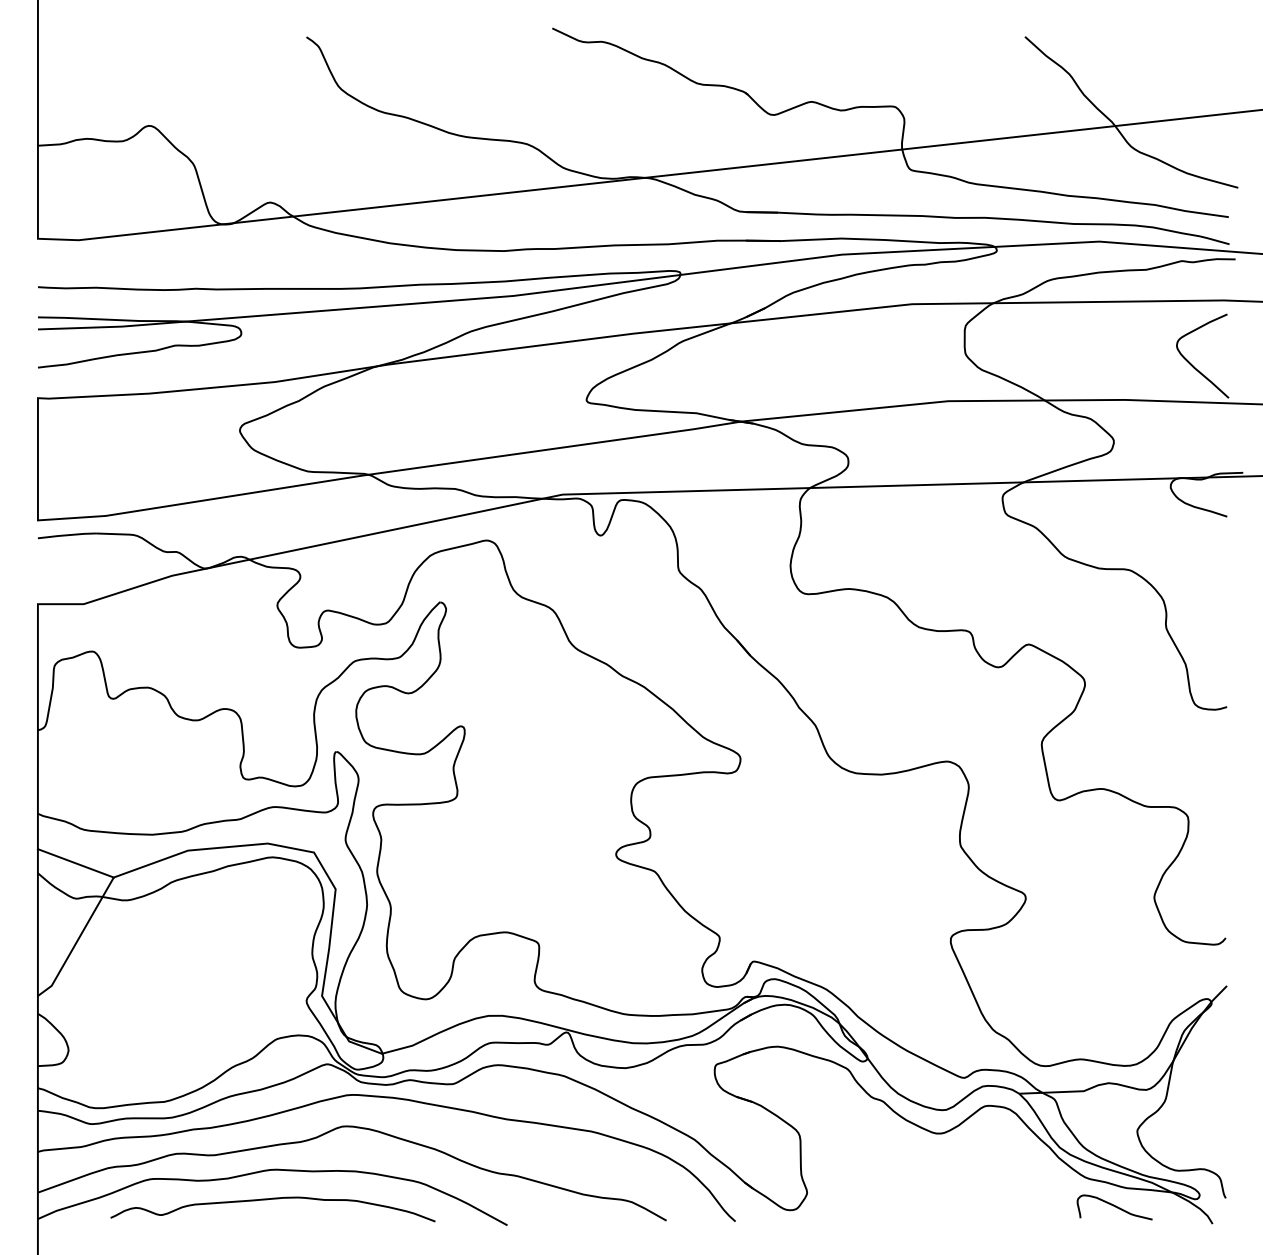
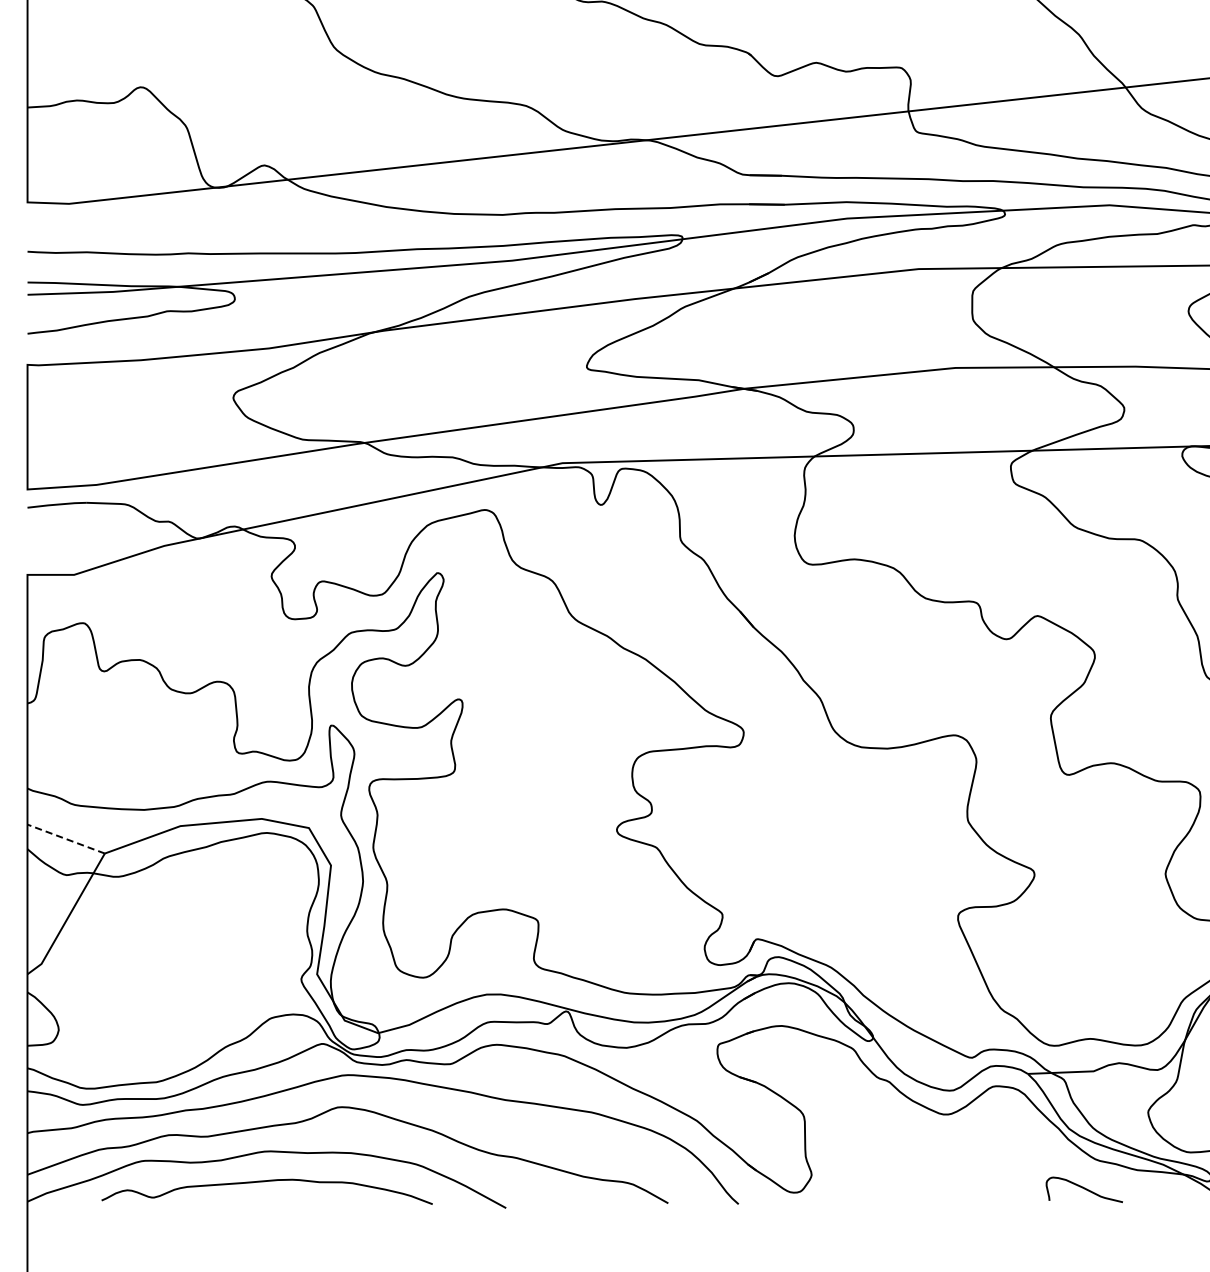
line: (75, 863) -> (65, 839), solid -> dashed
curve: (1114, 1206) -> (1084, 1188), moved

